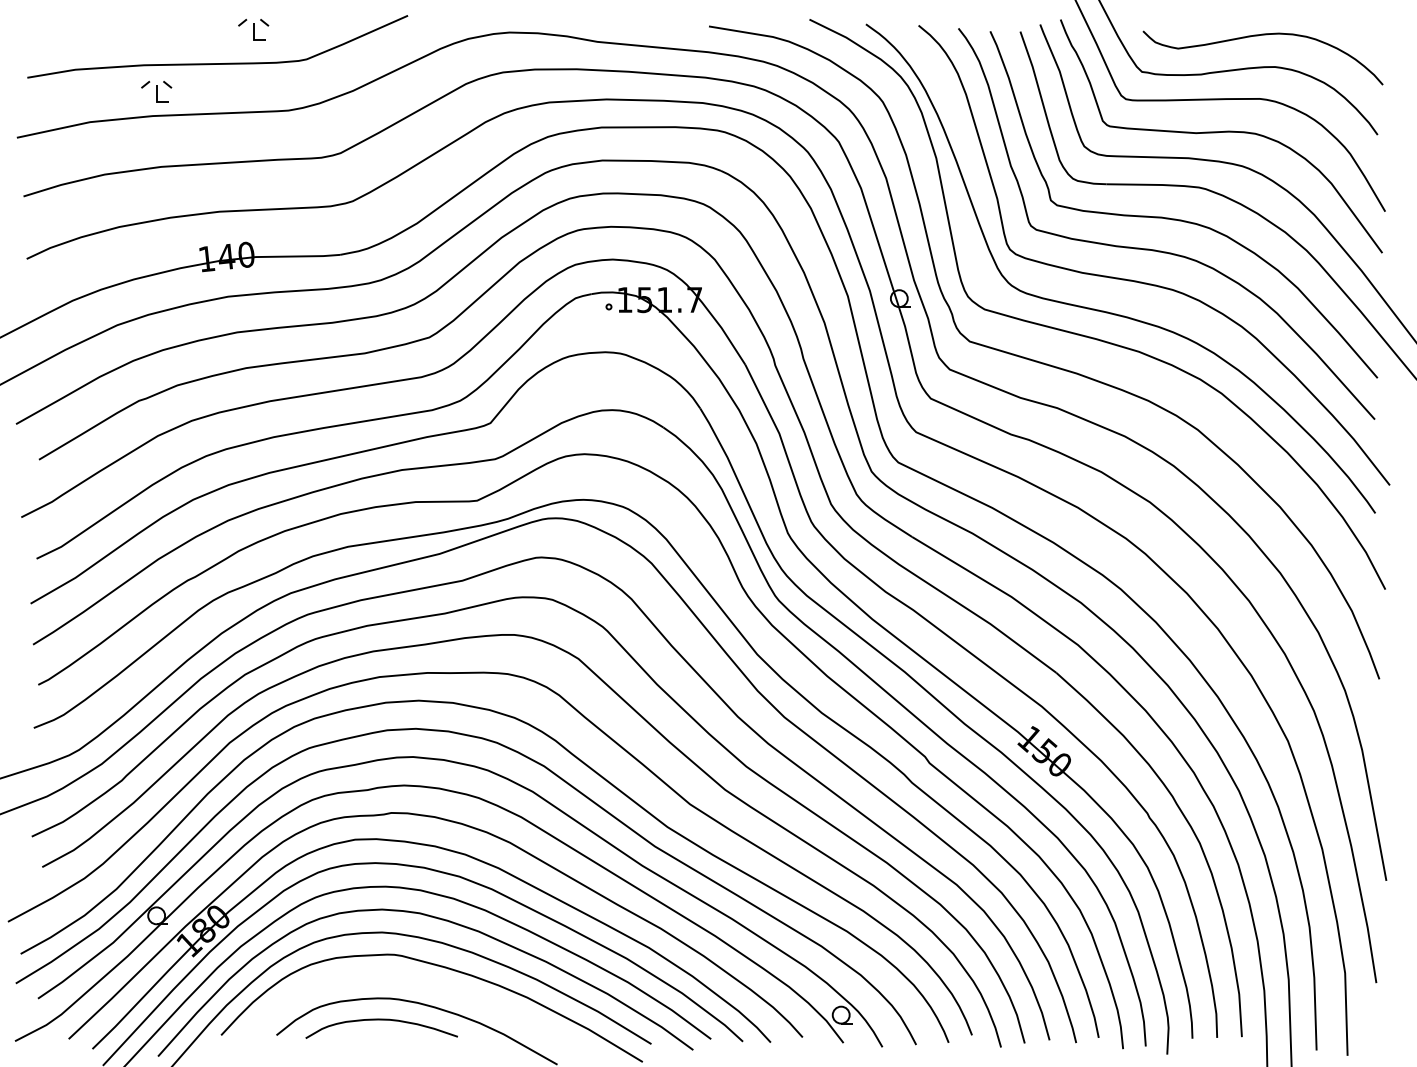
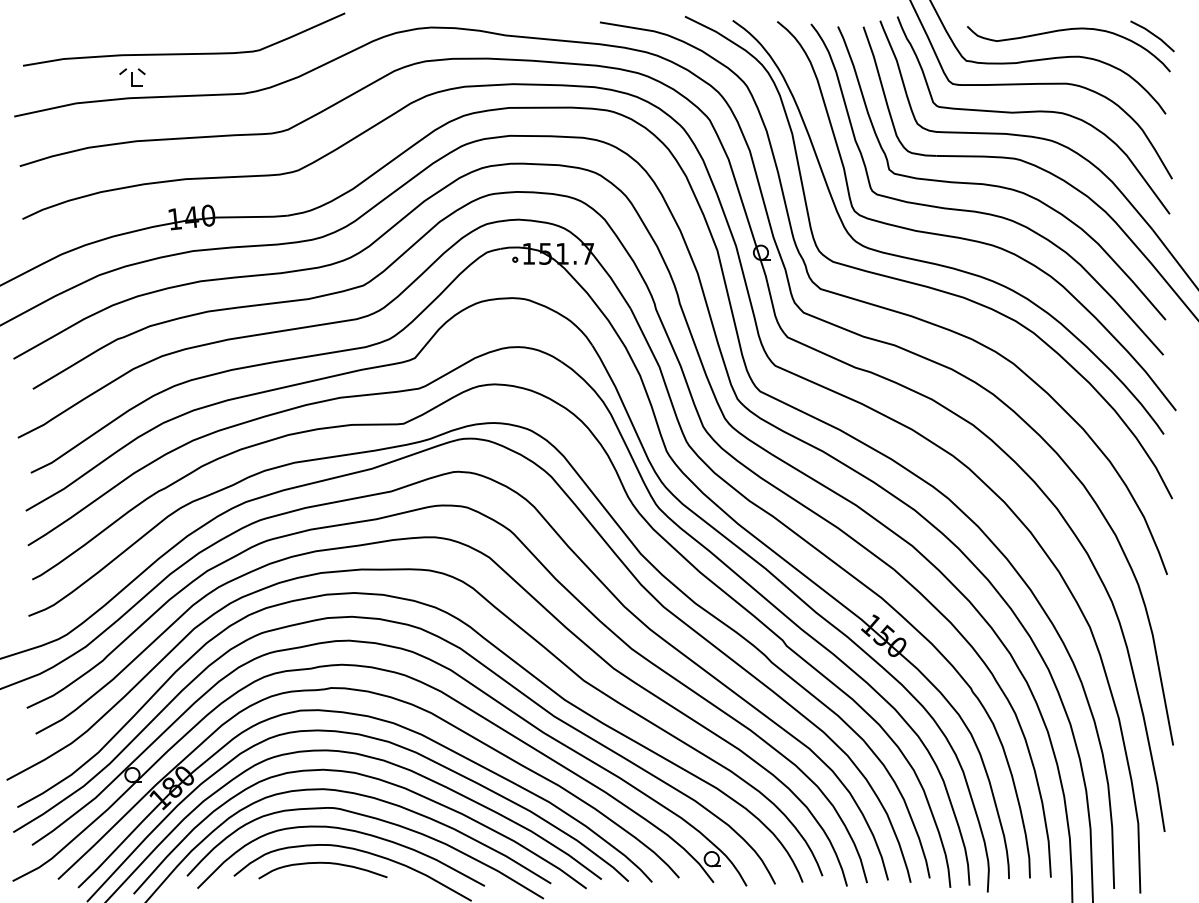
part: (253, 29) -> (214, 24), removed
line: (1362, 41) -> (1152, 35), added
curve: (409, 981) -> (346, 830), added

